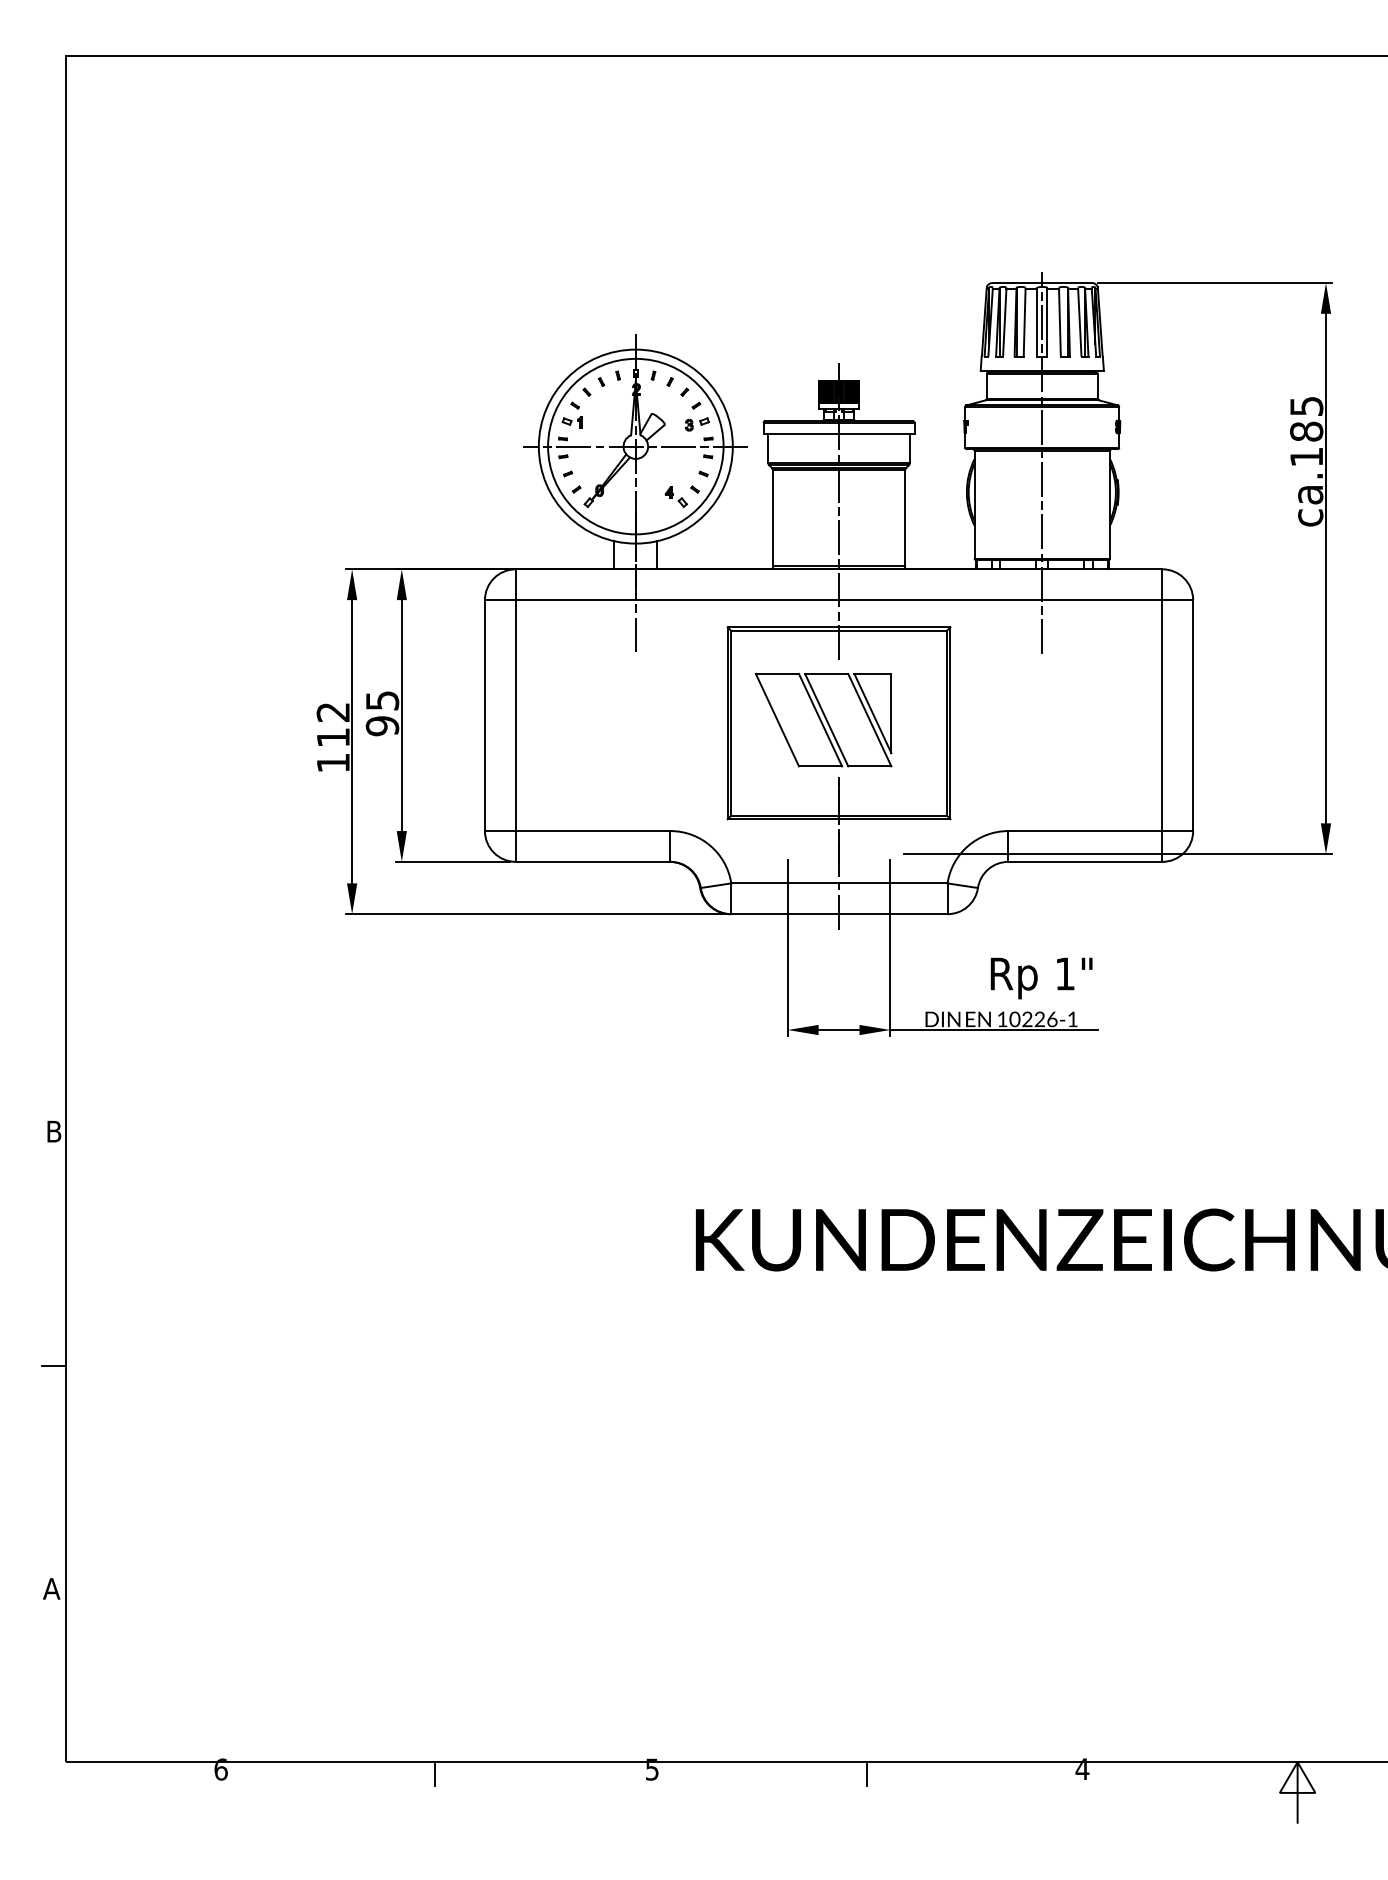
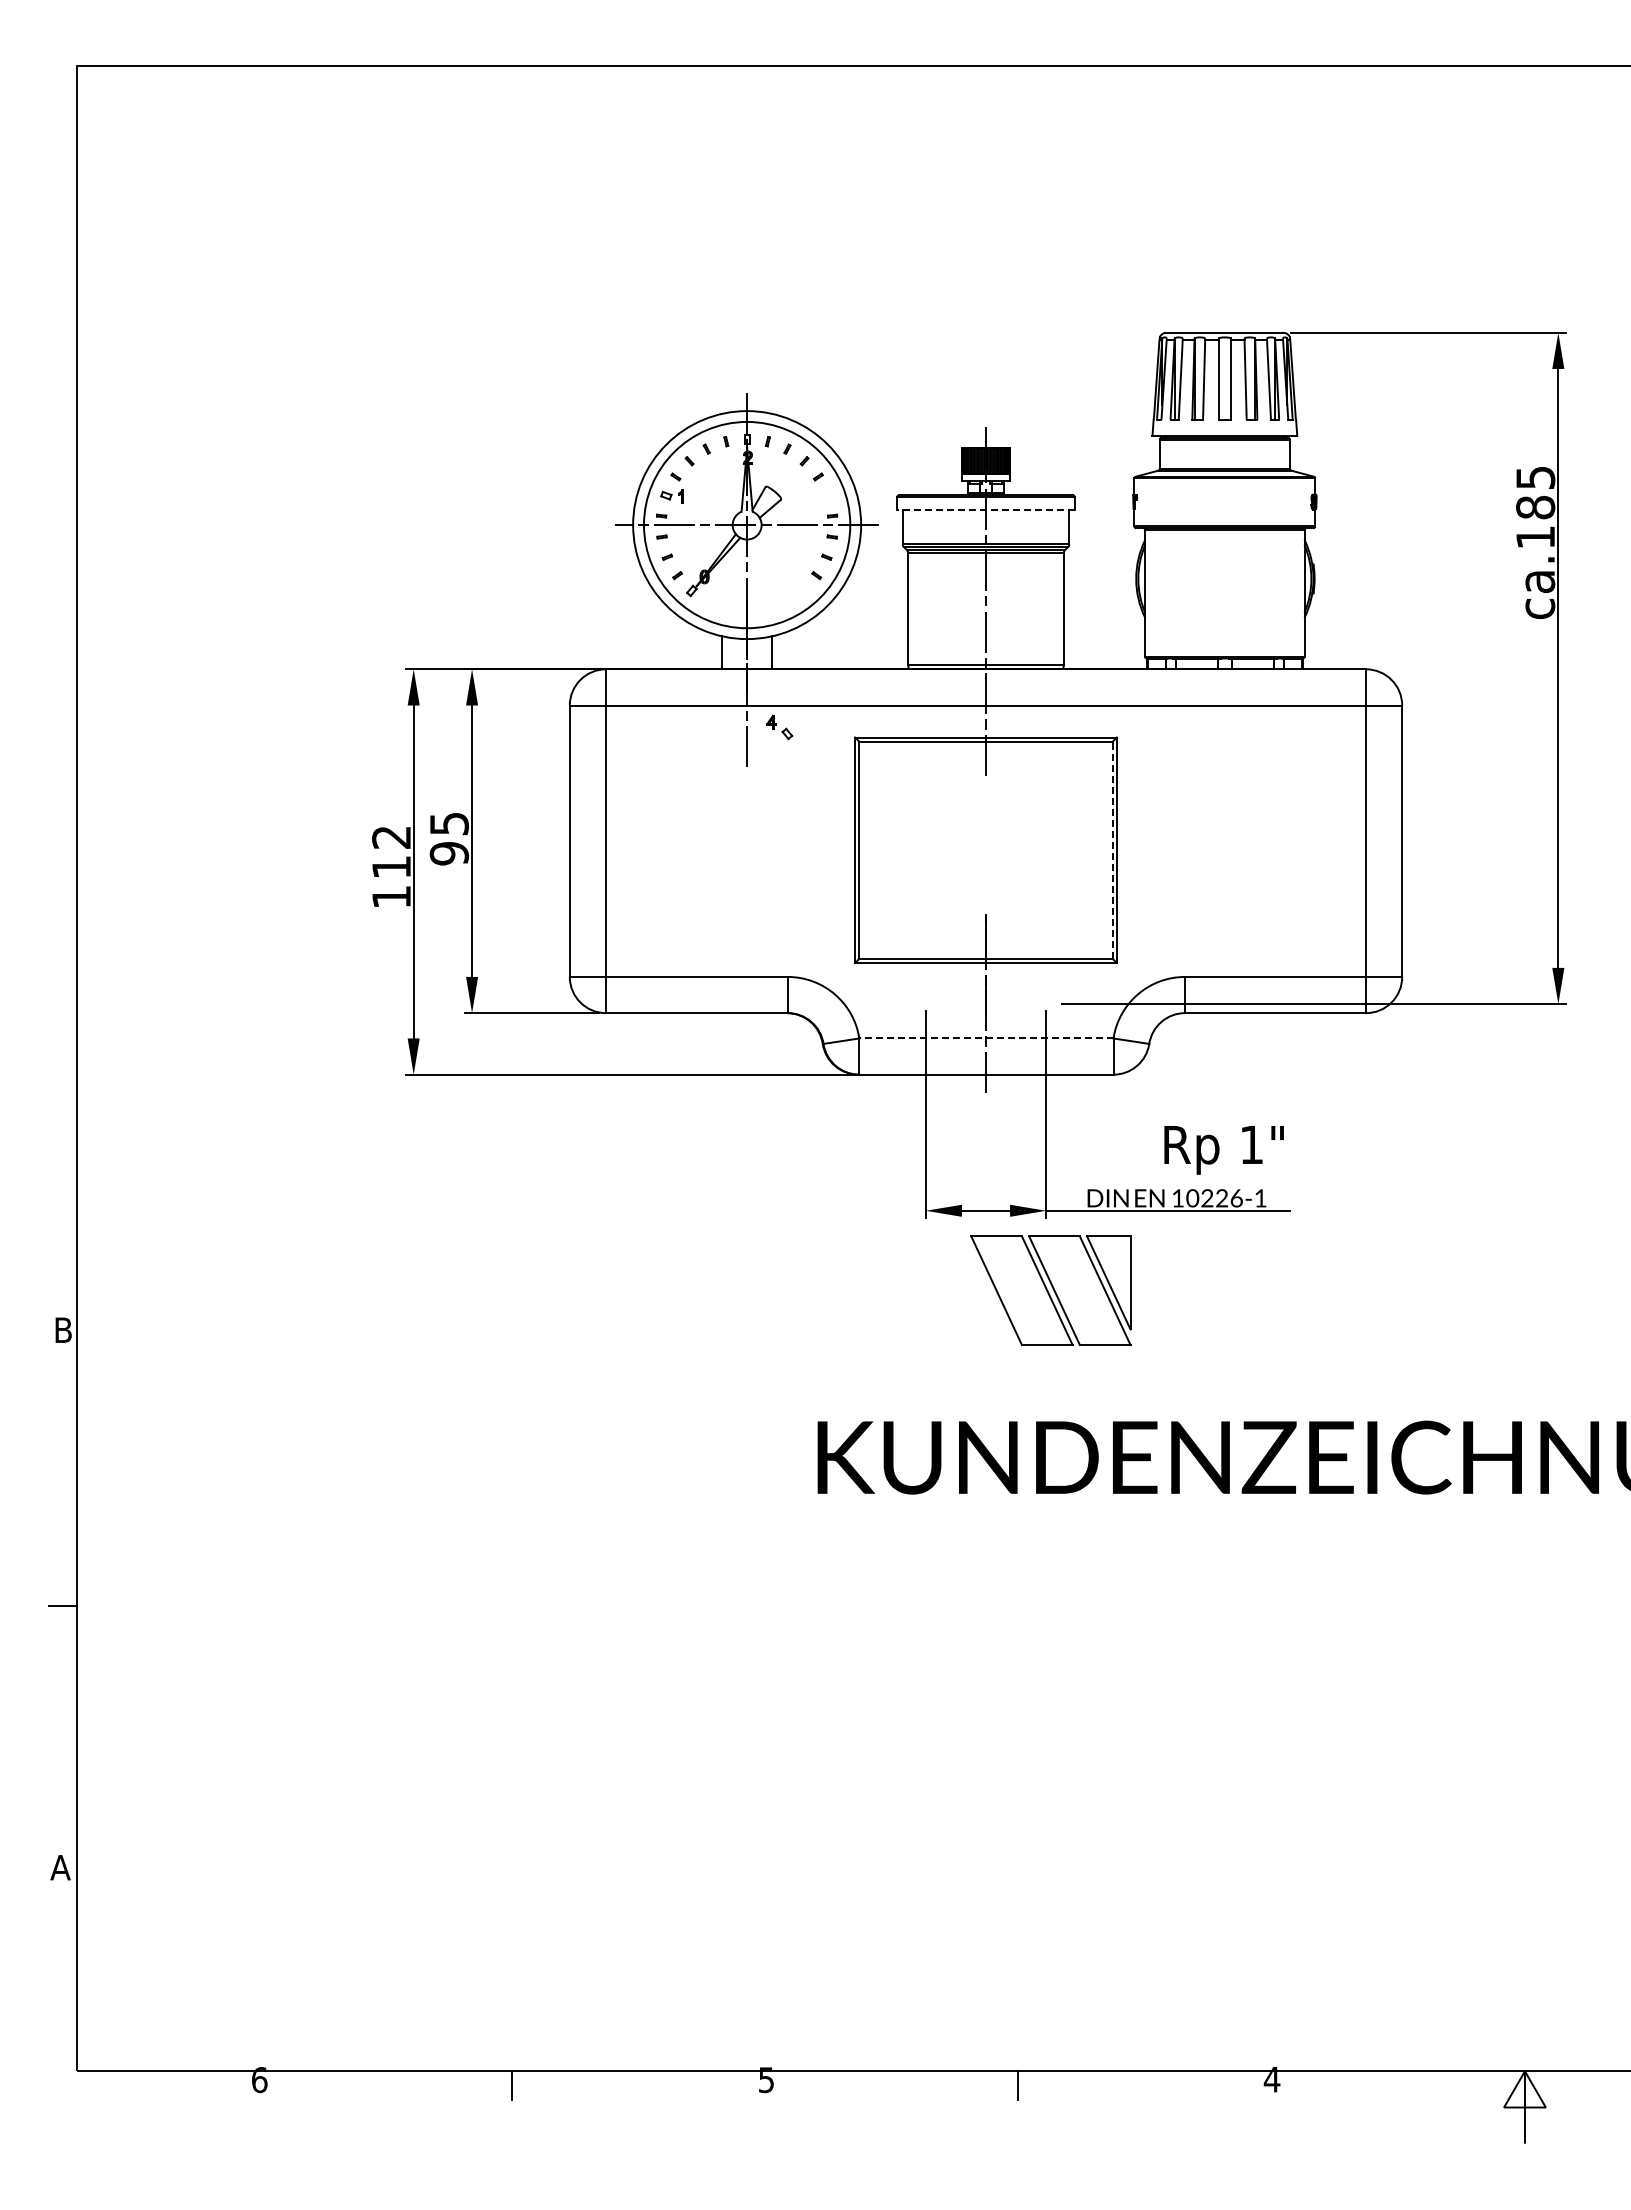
part: (697, 423) -> (819, 498), removed
line: (839, 433) -> (986, 509), solid -> dashed
line: (1041, 463) -> (1224, 544), removed
part: (676, 497) -> (779, 727), moved
part: (823, 720) -> (1050, 1290), moved
line: (946, 723) -> (1112, 850), solid -> dashed
line: (838, 883) -> (985, 1038), solid -> dashed

